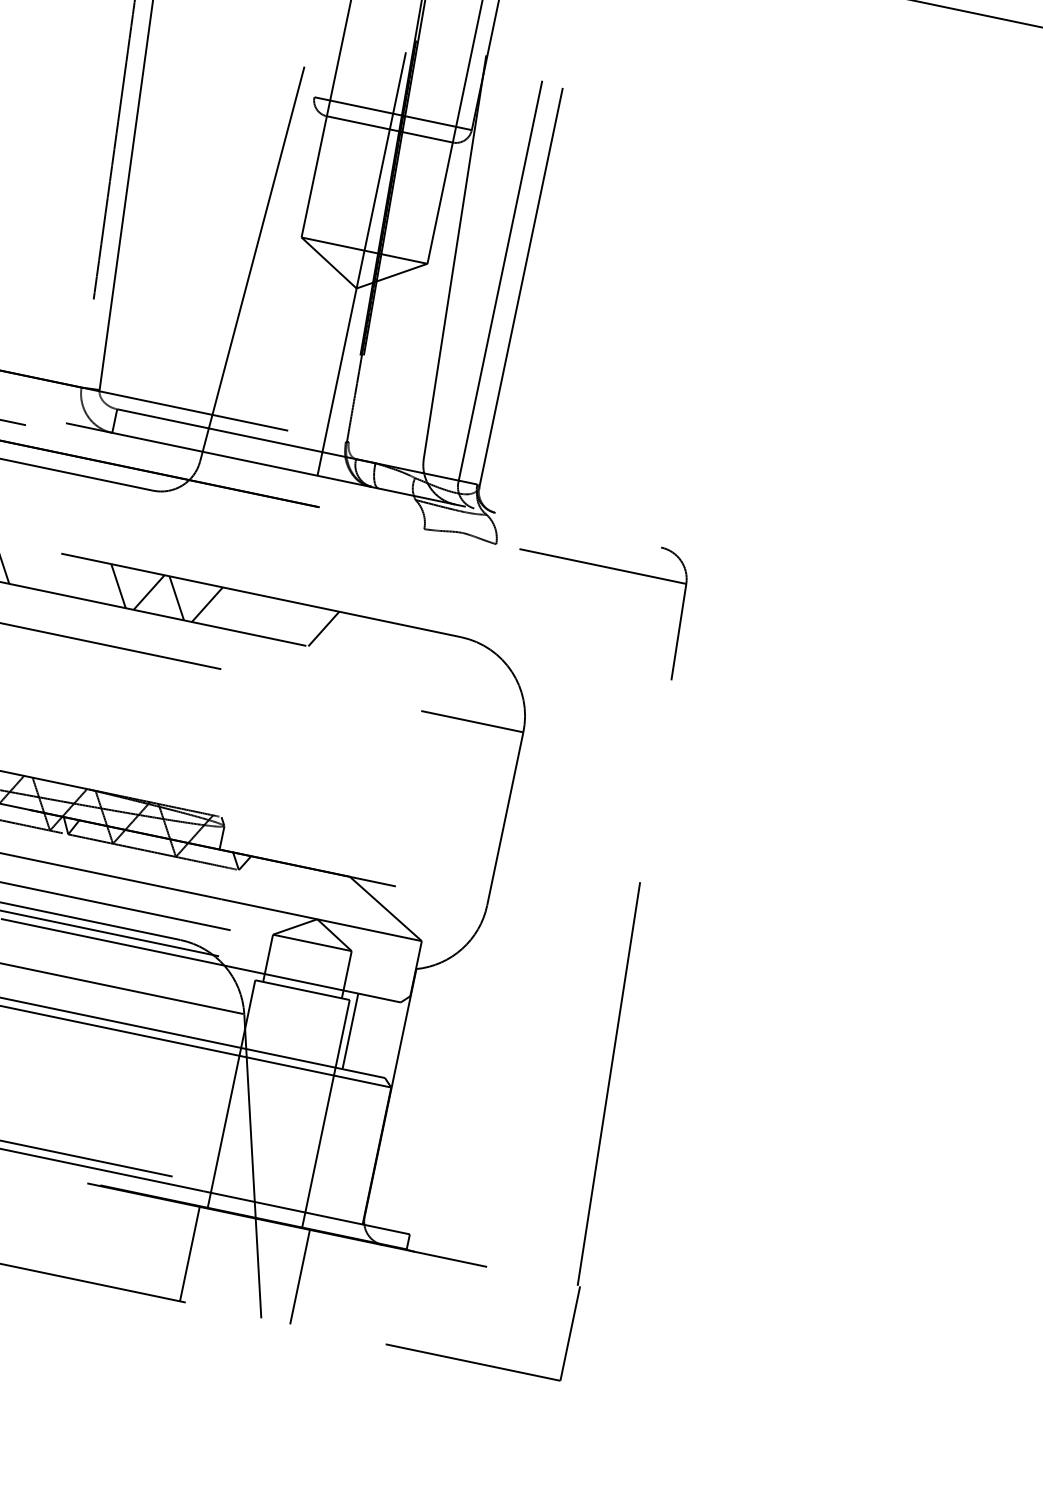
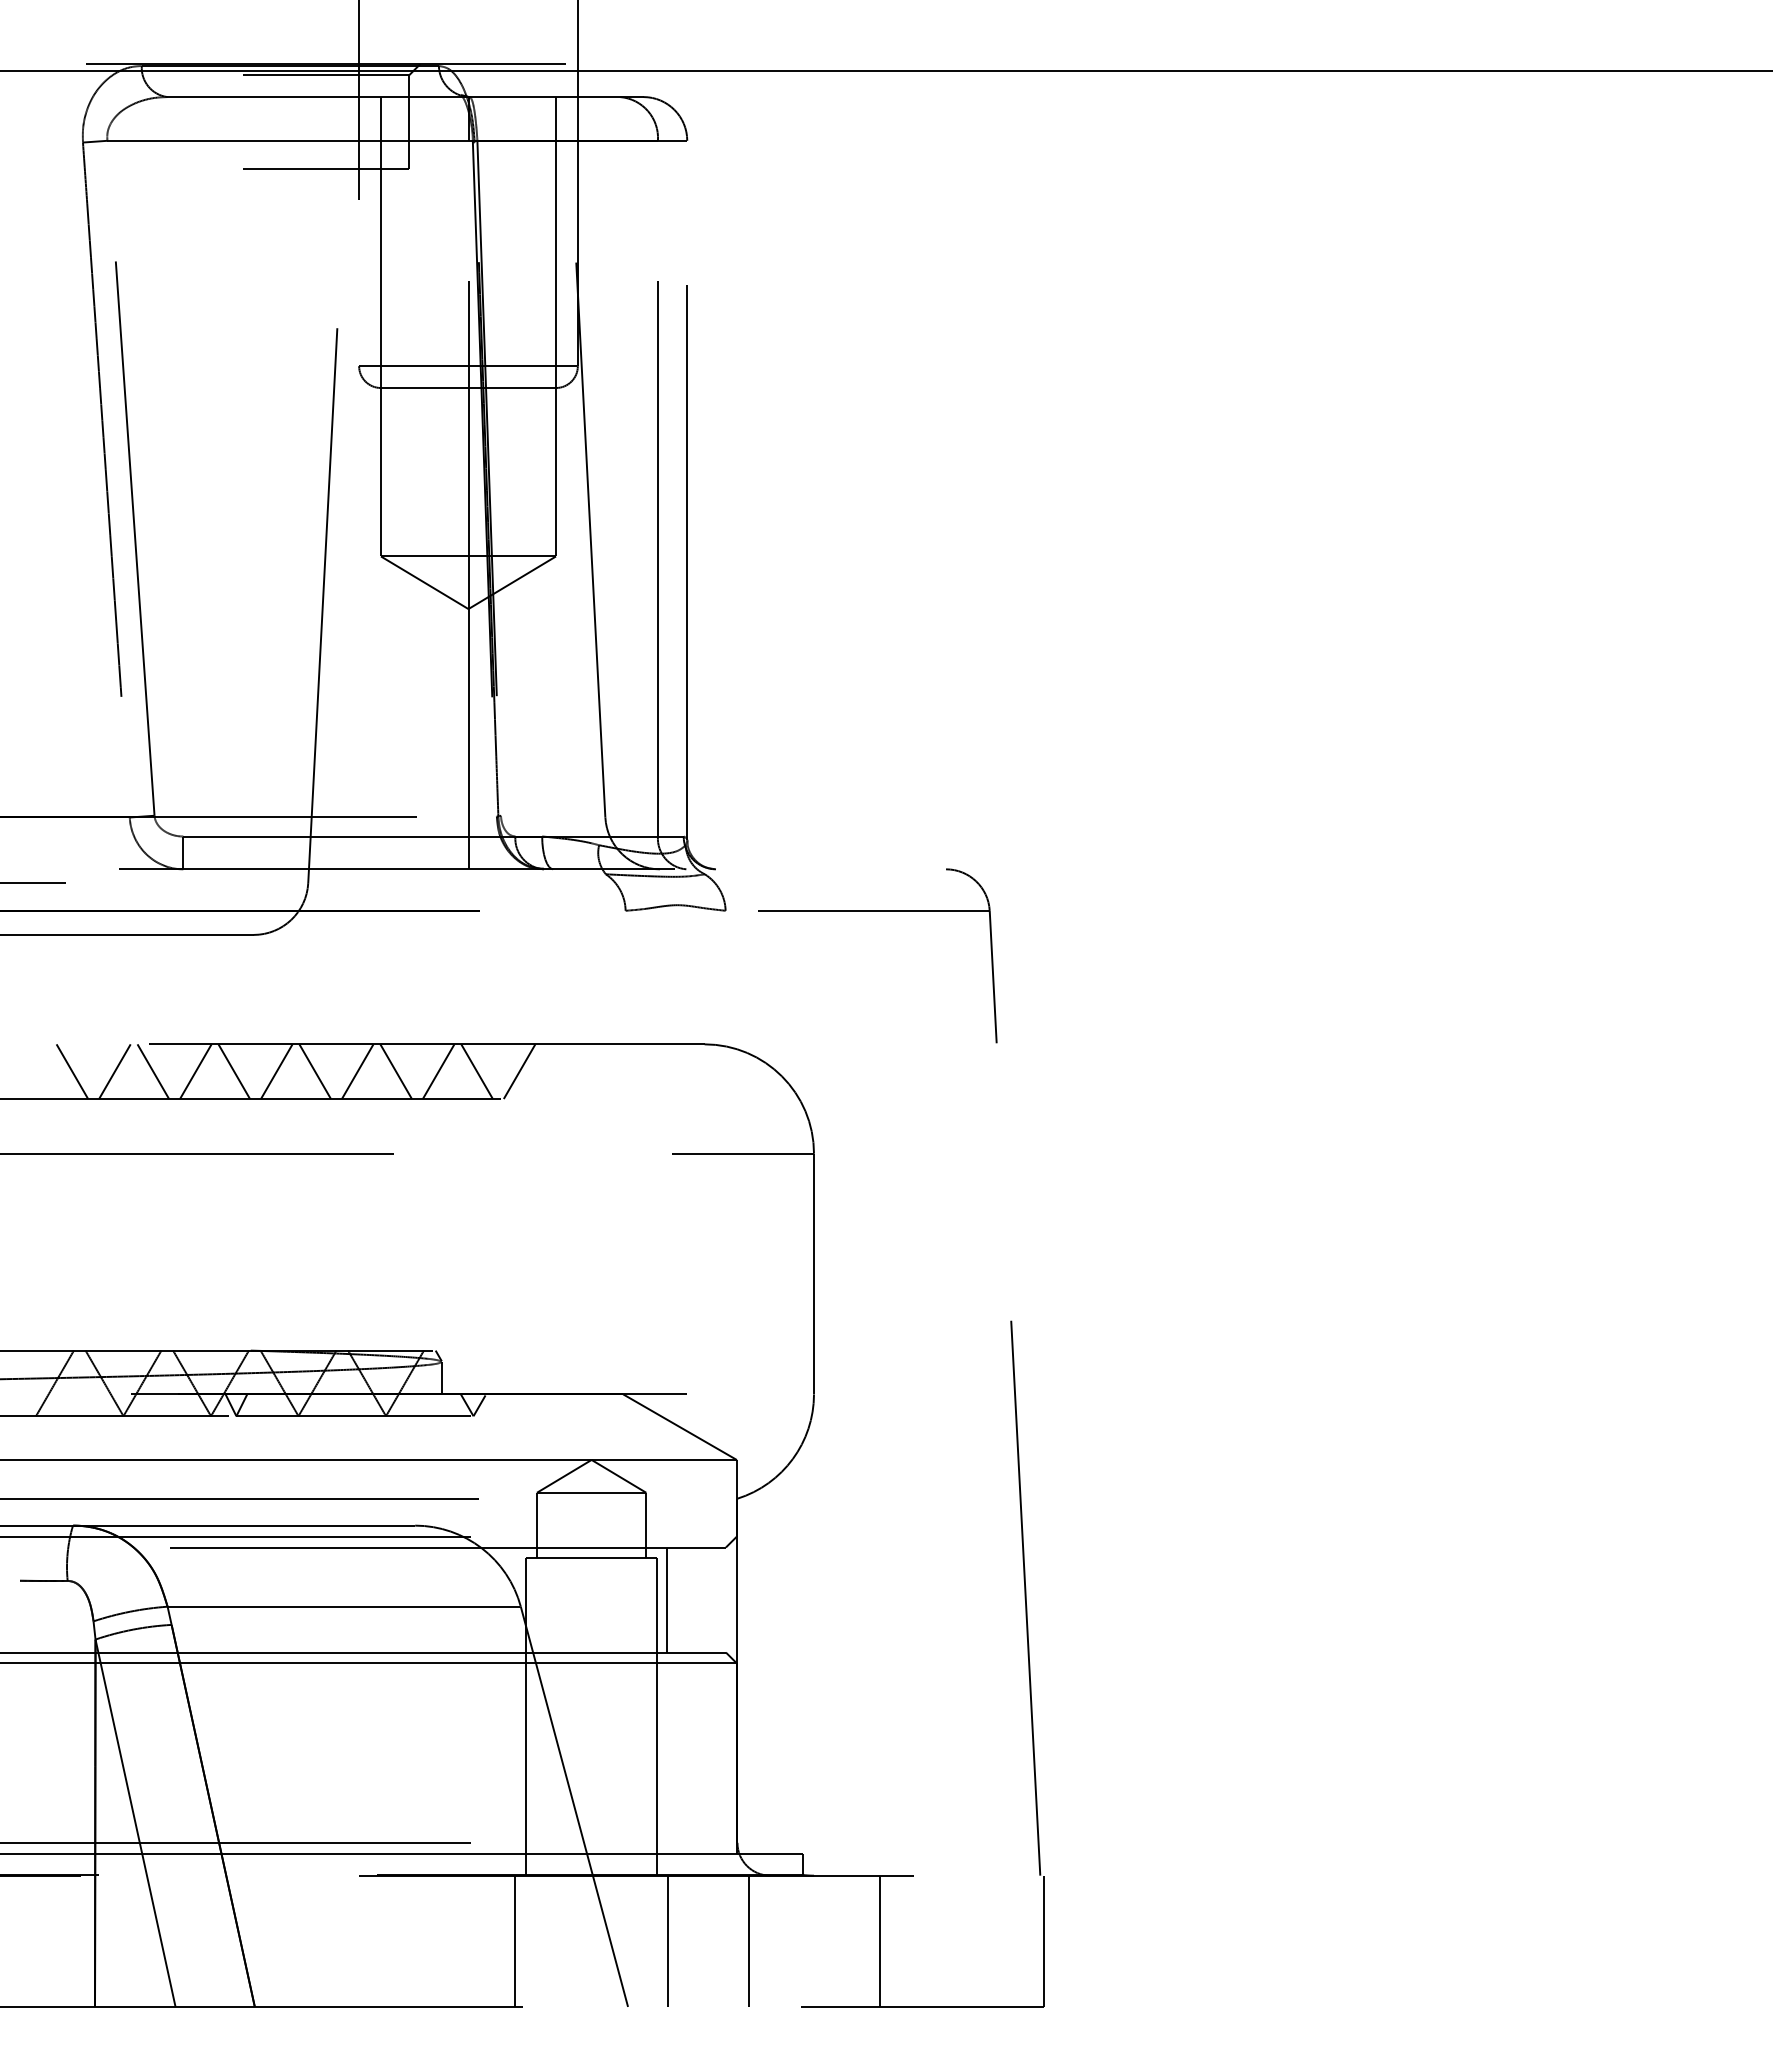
line: (32, 568) -> (114, 1071), added
line: (60, 573) -> (153, 1071), added
line: (90, 580) -> (195, 1071), added
line: (234, 610) -> (395, 1071), added
line: (265, 616) -> (438, 1071), added
line: (292, 622) -> (476, 1071), added
line: (357, 1288) -> (748, 1940), added
line: (452, 1308) -> (880, 1940), added

